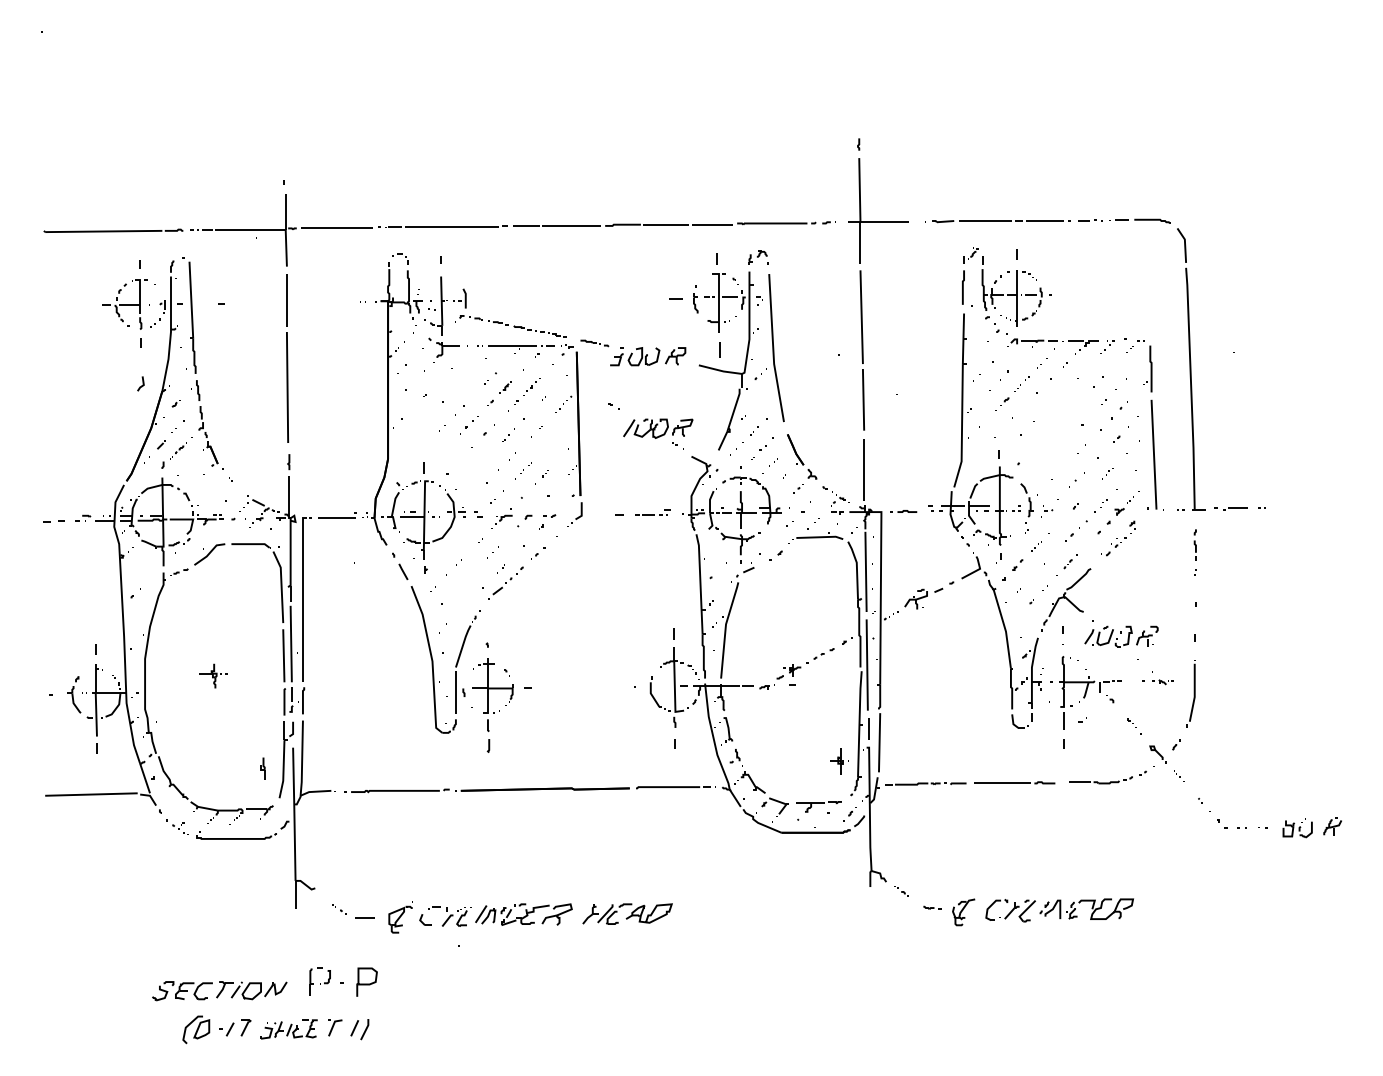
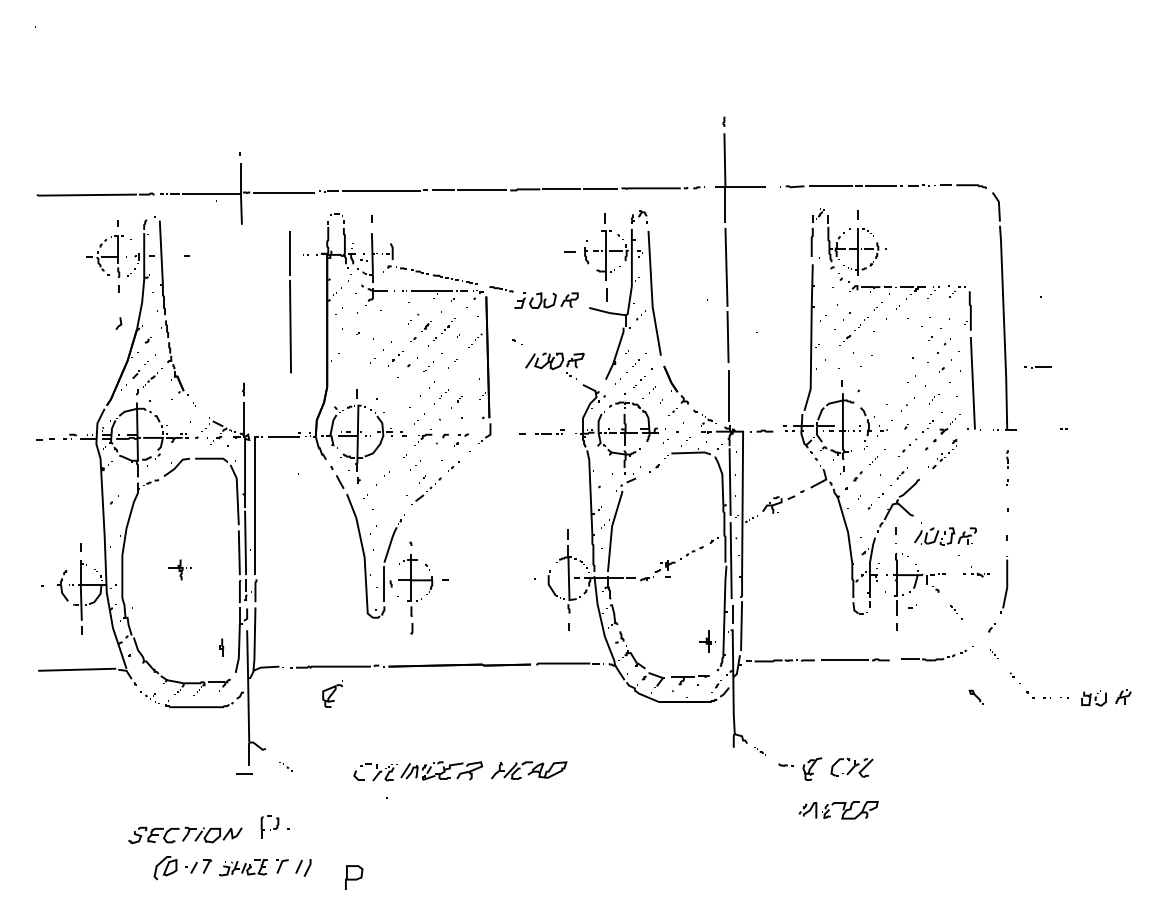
line: (287, 358) -> (290, 302), moved
part: (1230, 508) -> (1037, 367), moved
part: (1194, 544) -> (1007, 458), size x0.7
part: (1157, 754) -> (975, 697), moved
part: (1086, 908) -> (838, 809), moved
line: (364, 917) -> (244, 773), moved
part: (400, 917) -> (332, 694), moved
curve: (366, 983) -> (353, 878), moved

